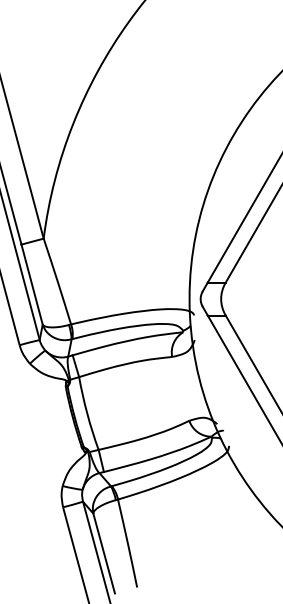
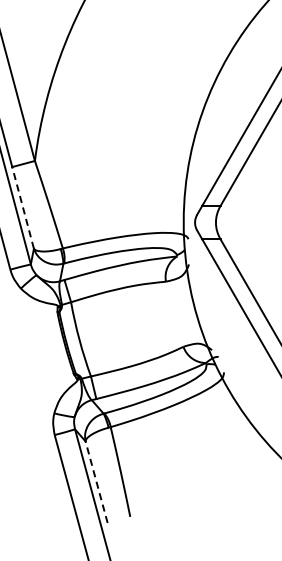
line: (31, 284) -> (22, 207), solid -> dashed
line: (104, 553) -> (96, 482), solid -> dashed

